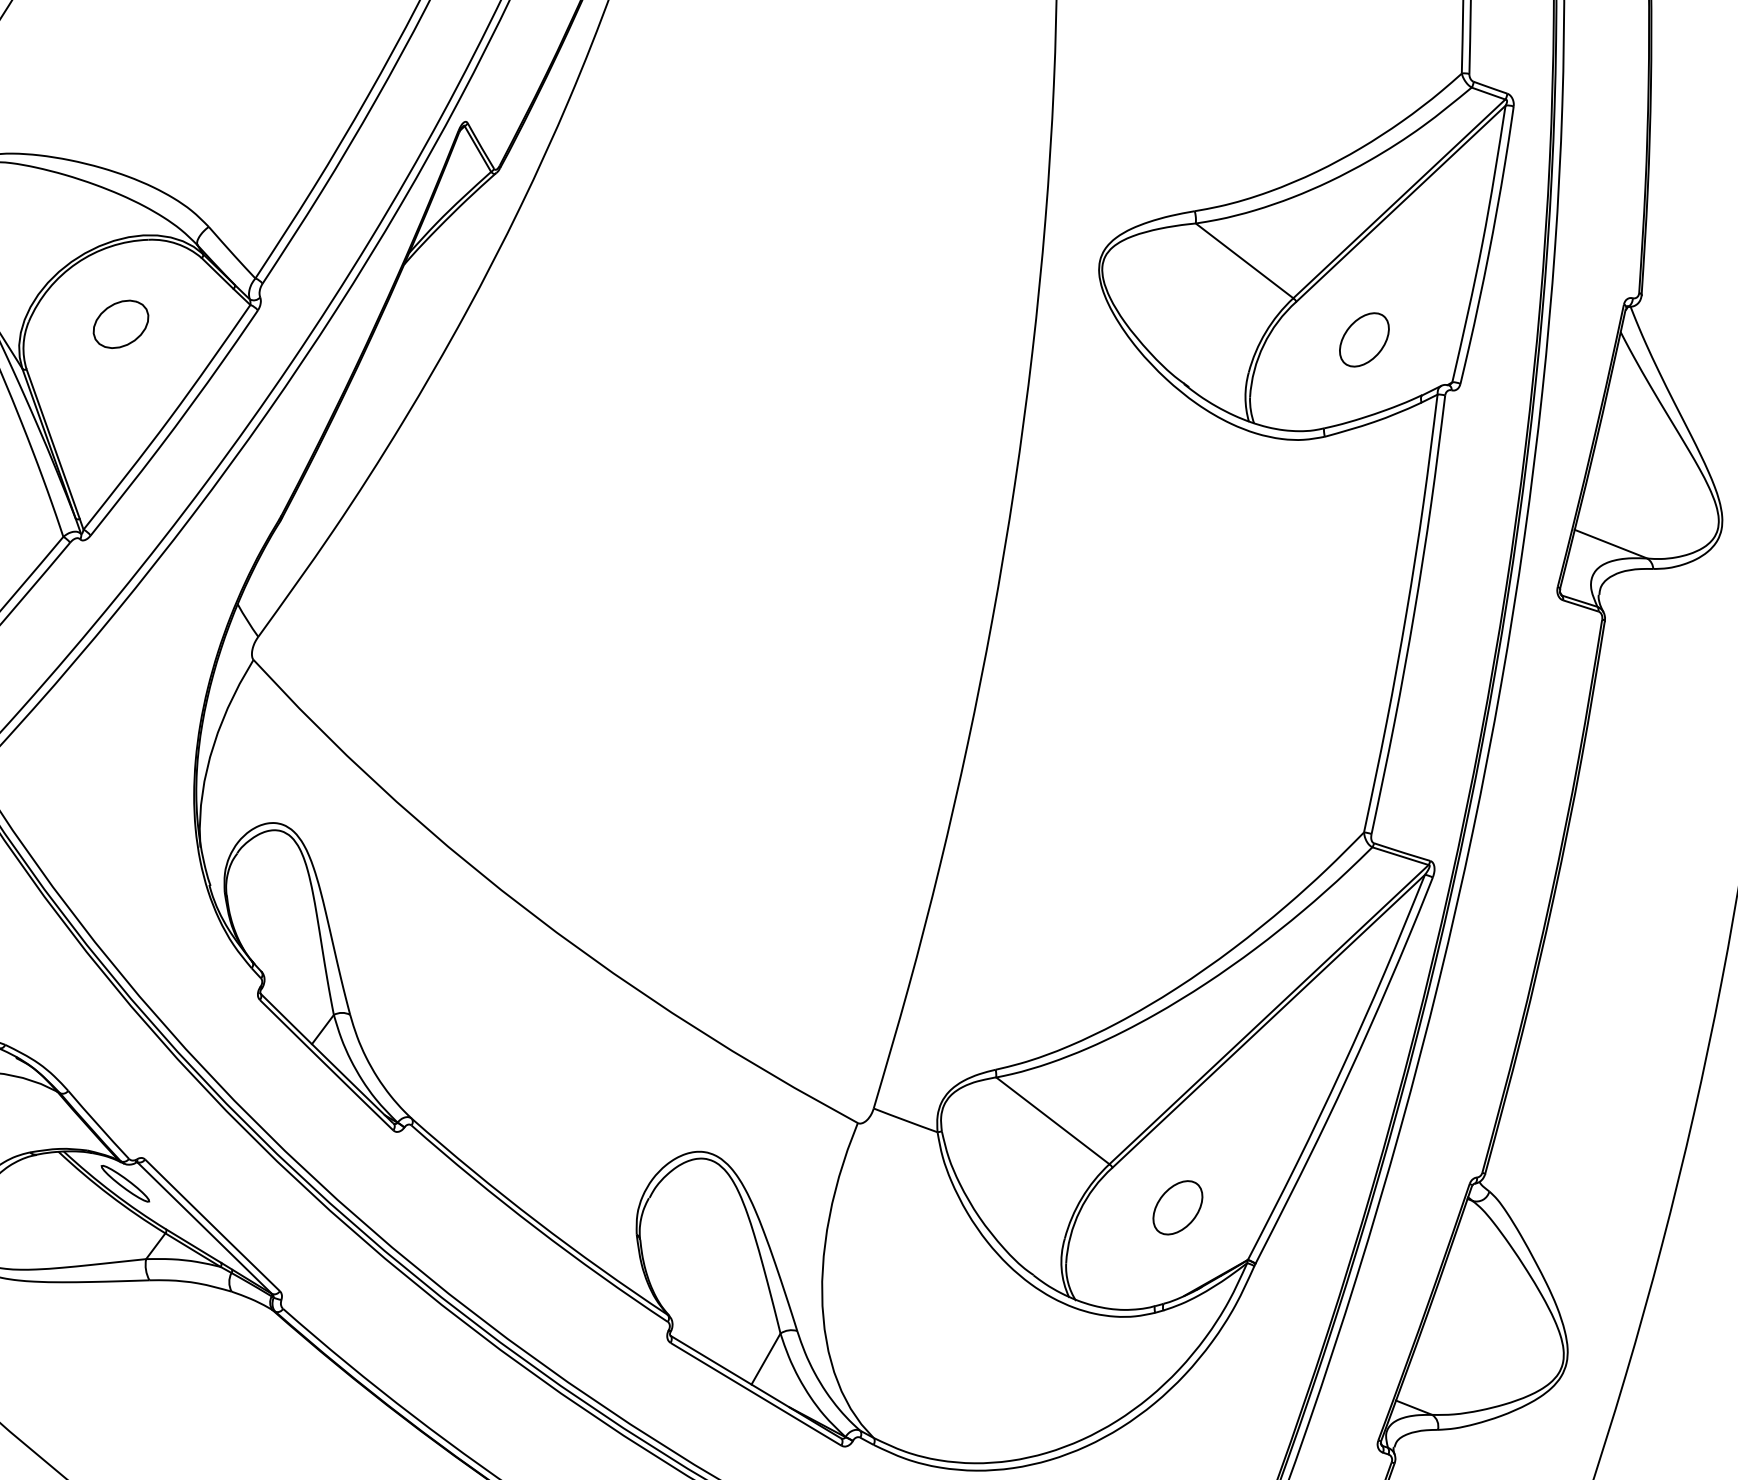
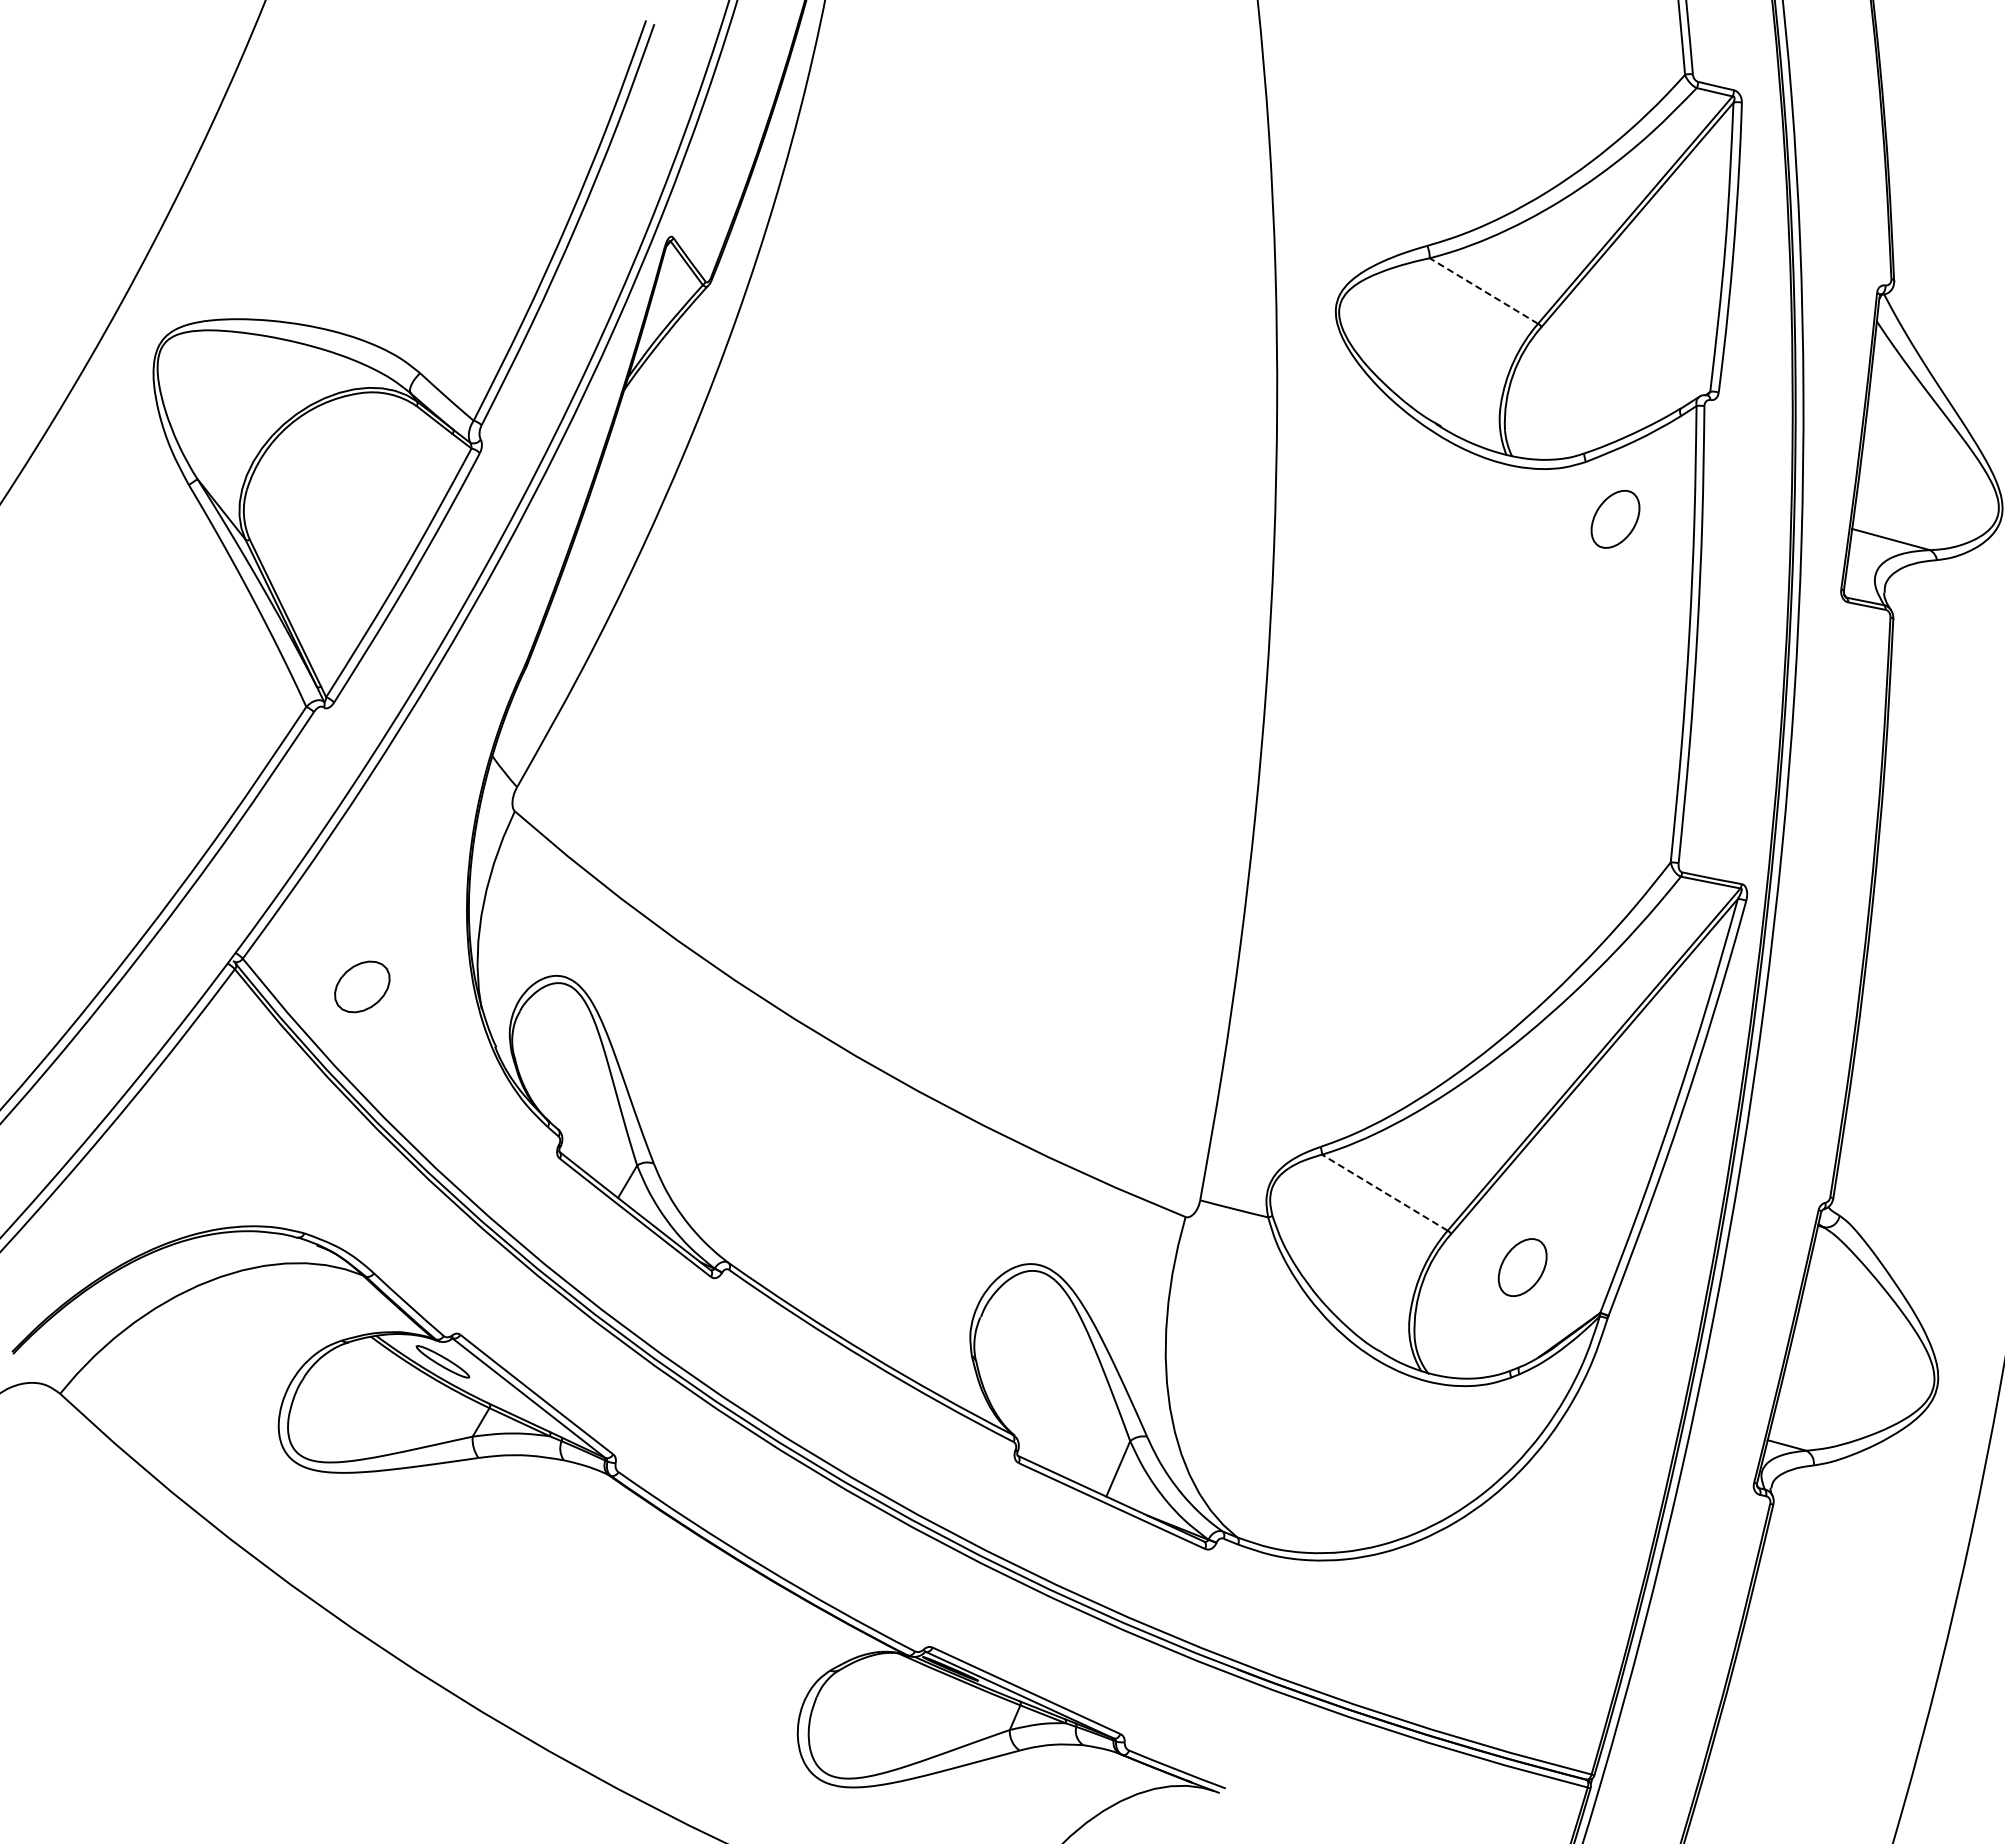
line: (1244, 260) -> (1483, 290), solid -> dashed
part: (121, 323) -> (362, 986), moved
part: (1364, 340) -> (1615, 519), moved
line: (1052, 1120) -> (1384, 1192), solid -> dashed

